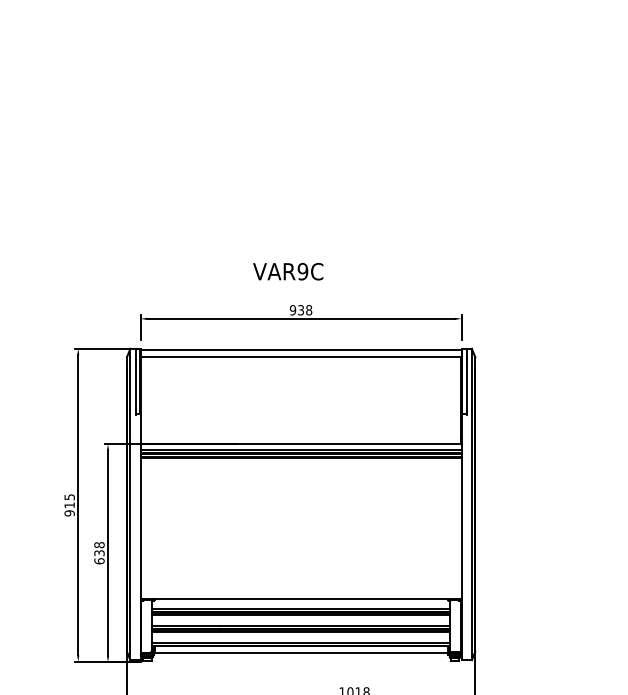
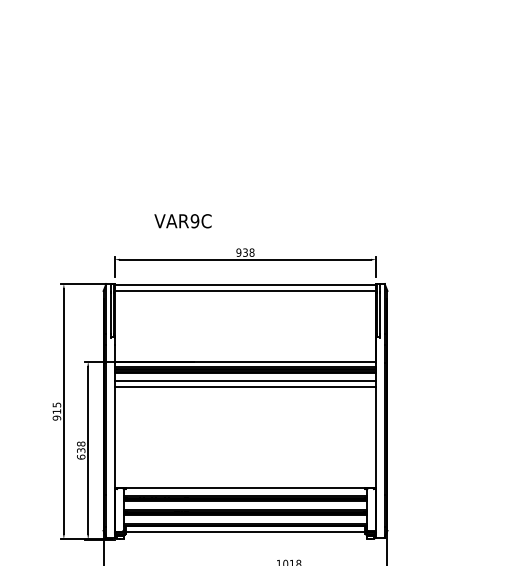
text: (287, 272) -> (182, 221), moved
line: (301, 467) -> (245, 380), added
line: (301, 475) -> (245, 387), added

